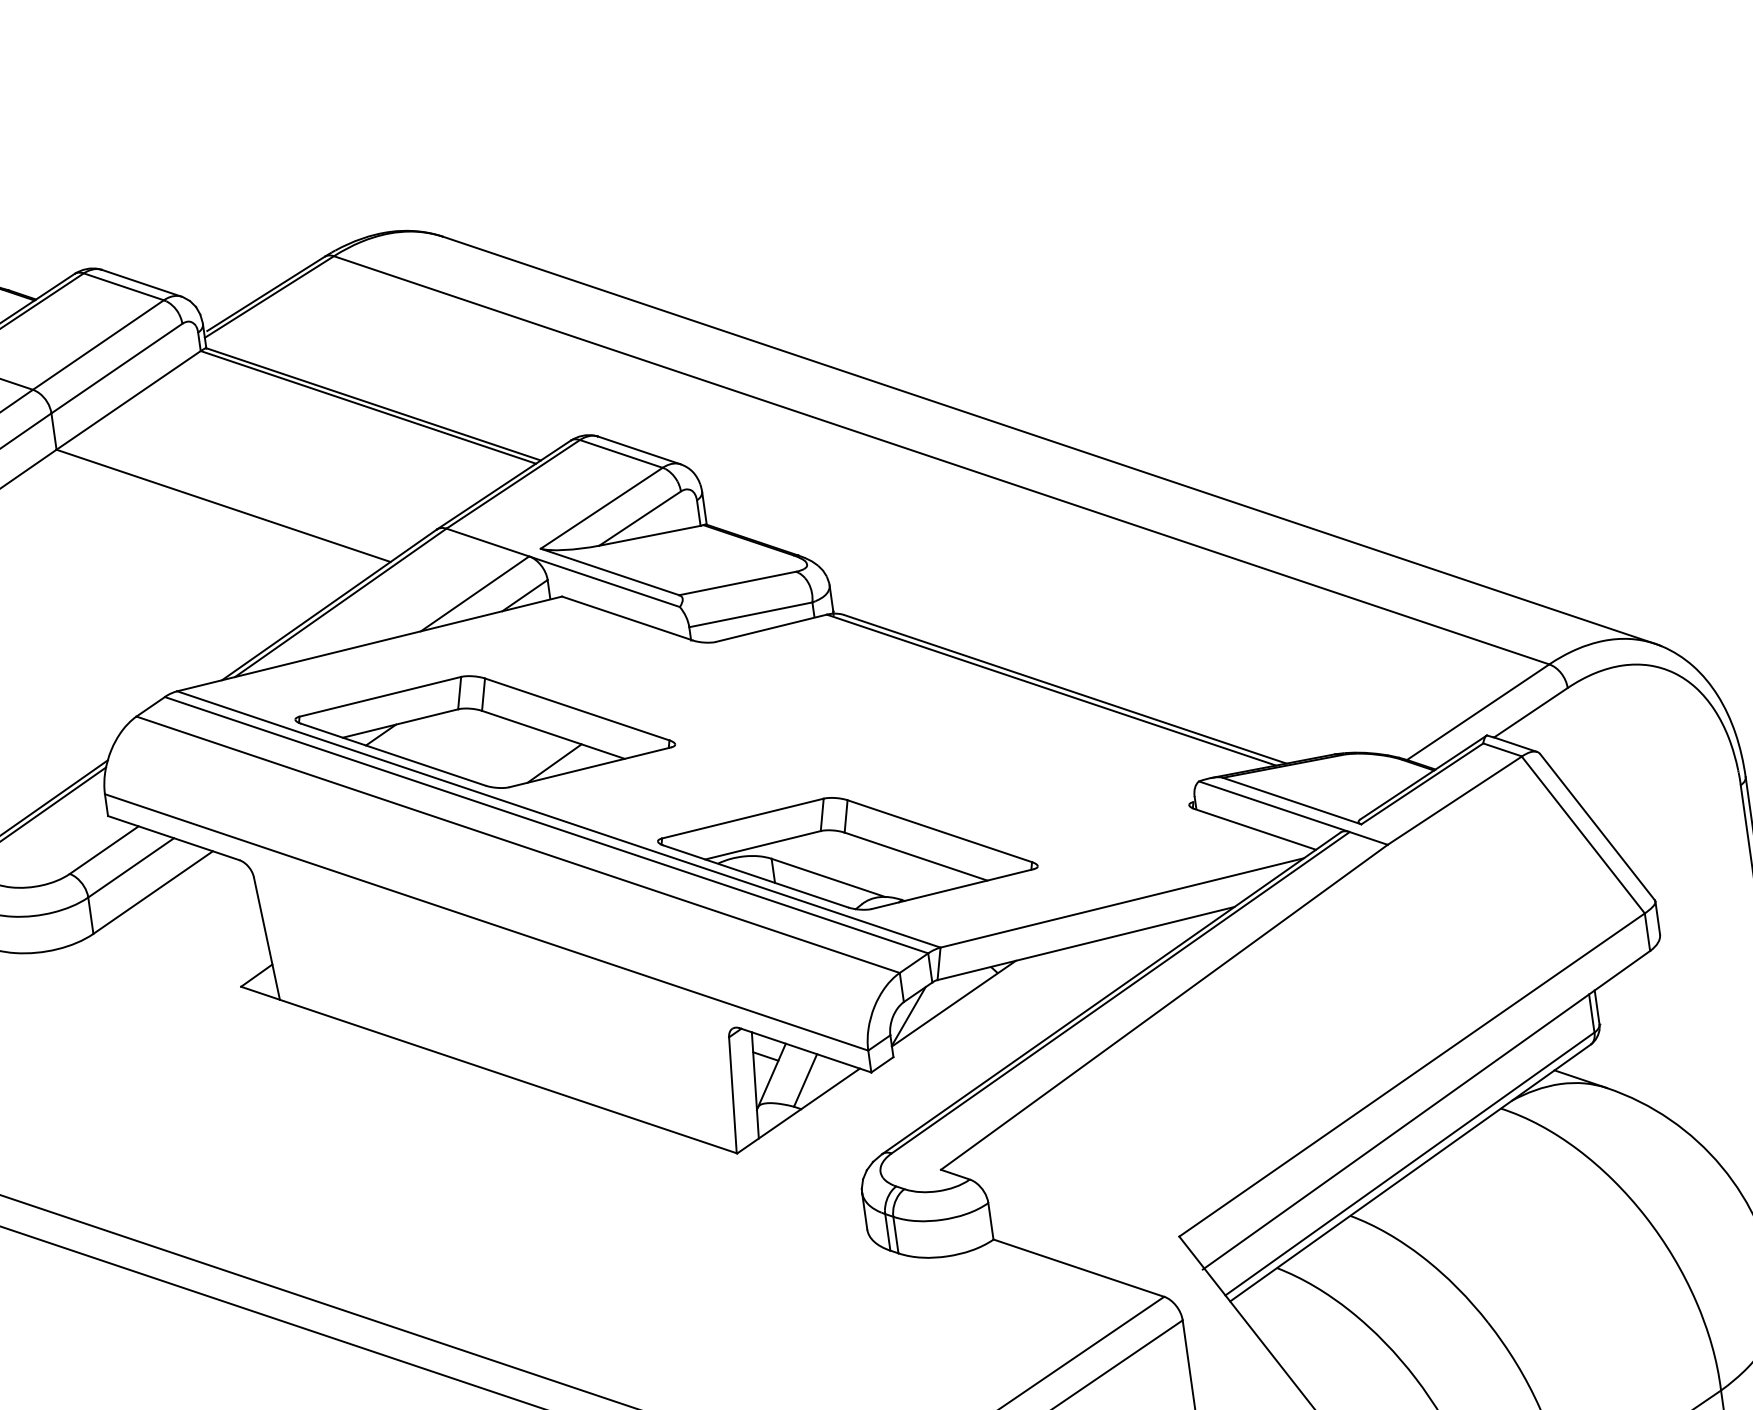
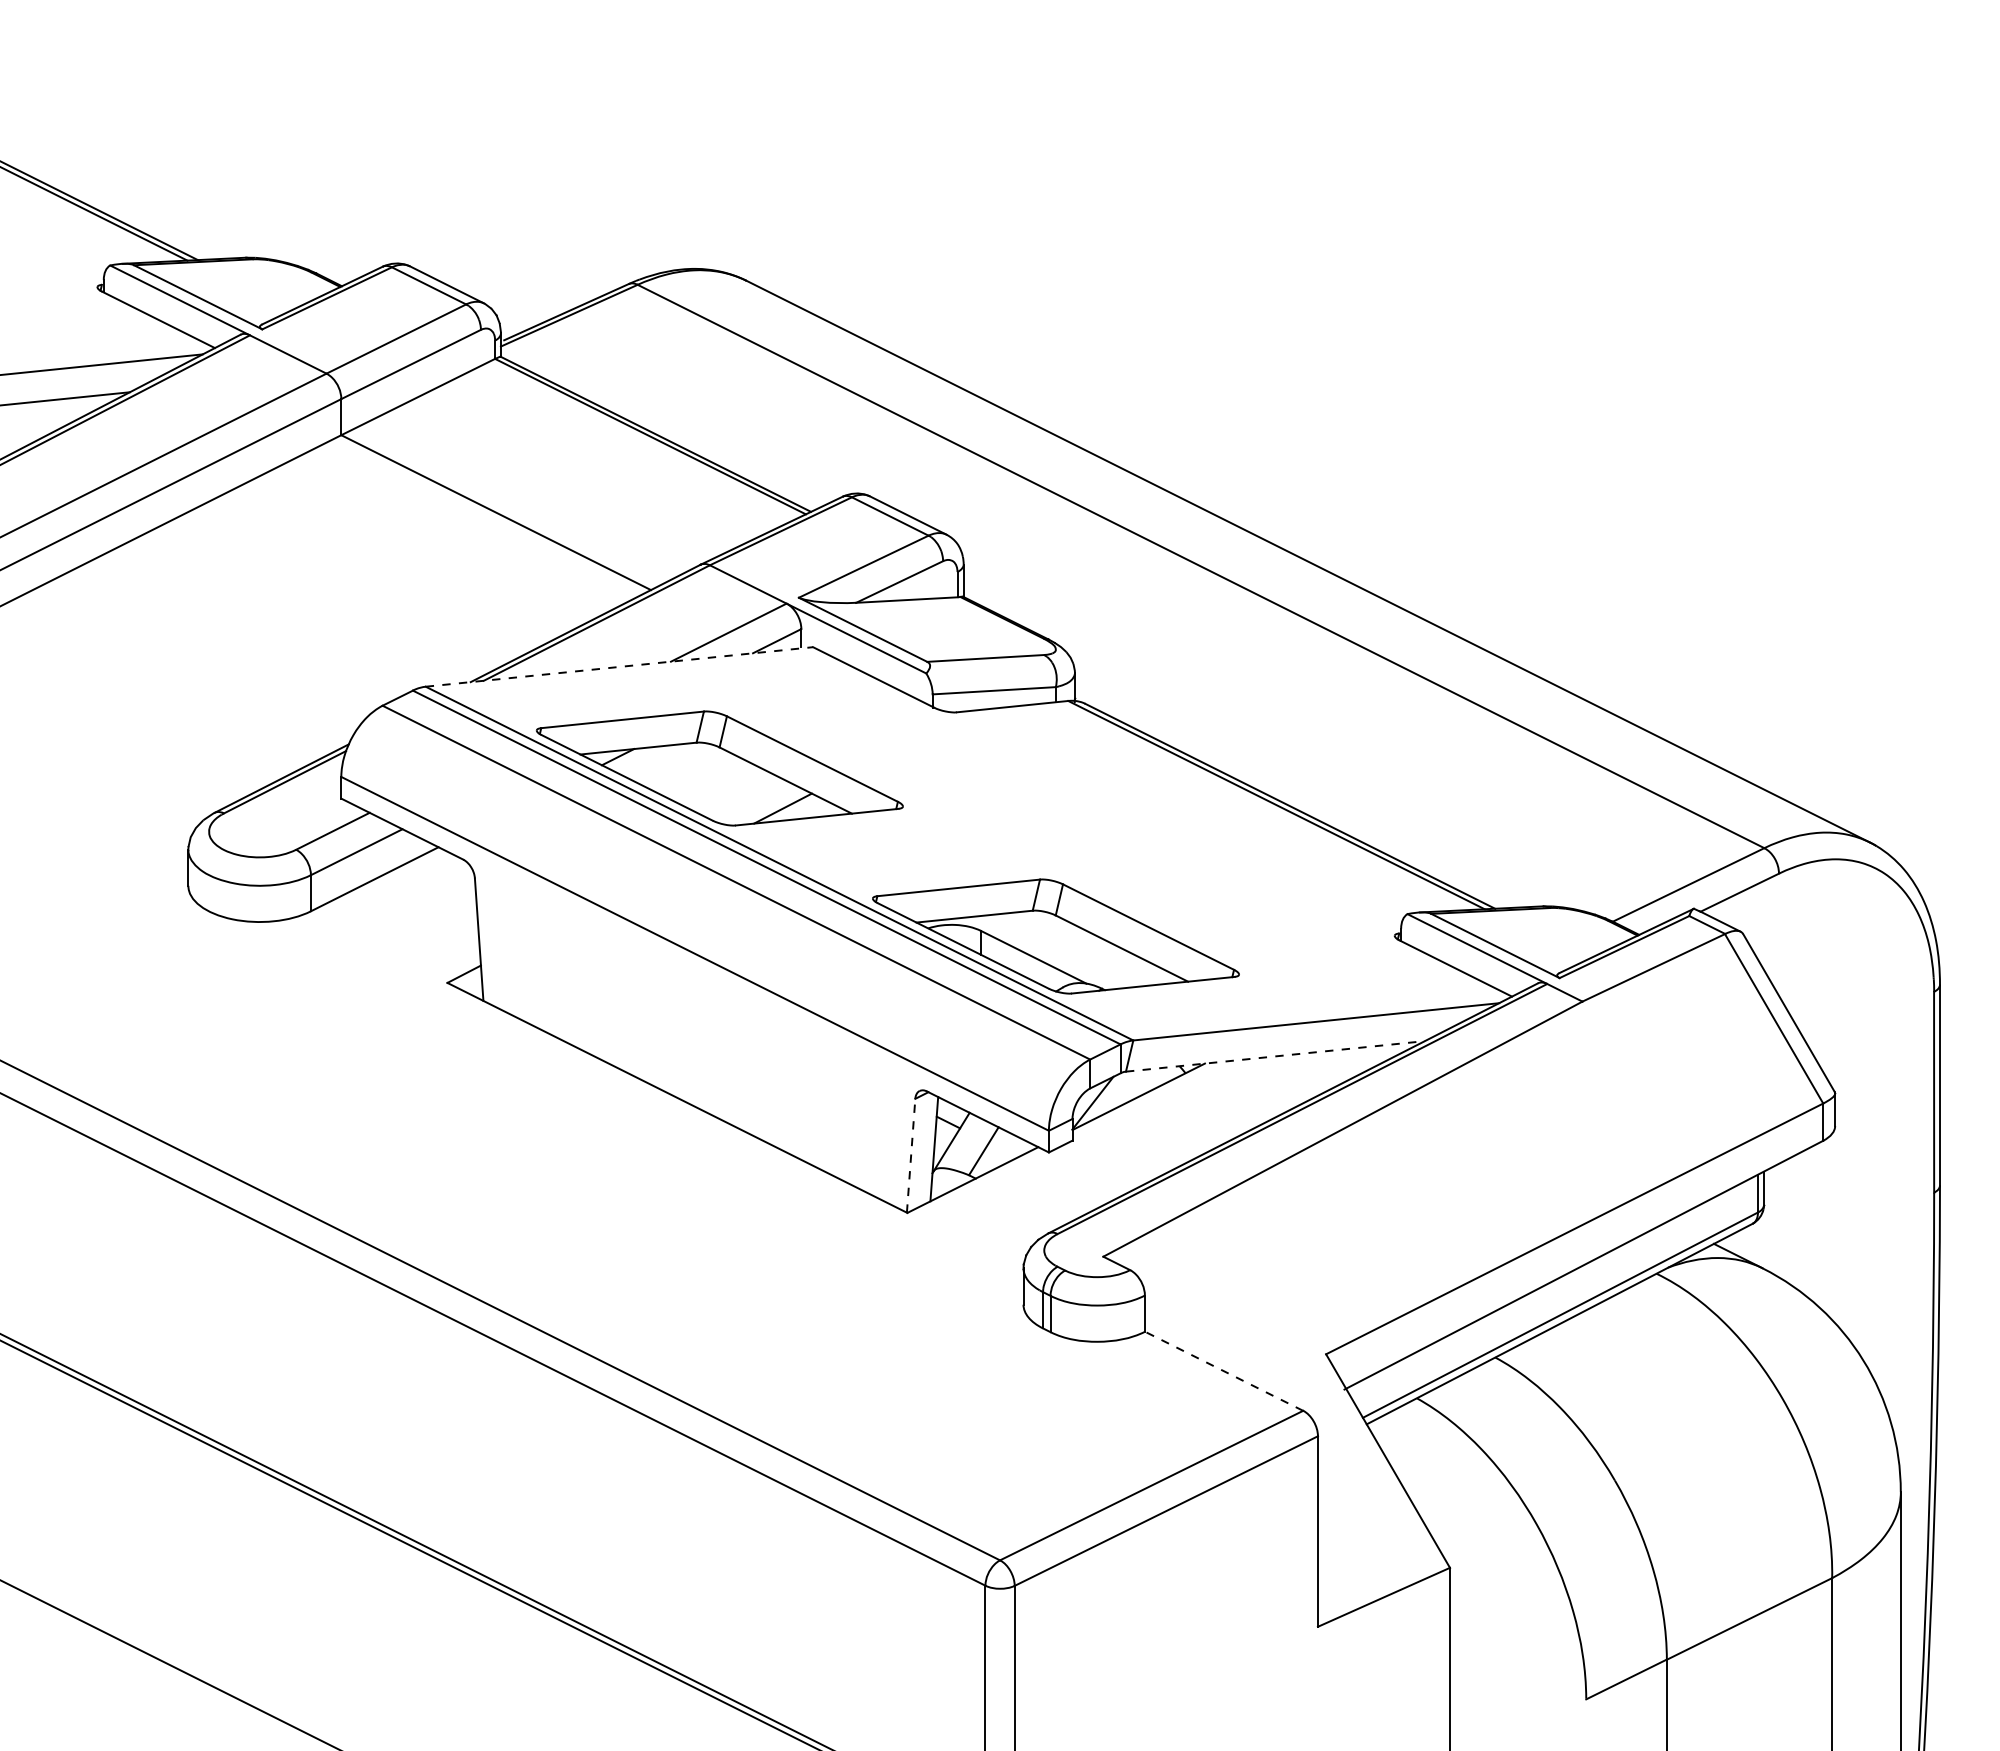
line: (369, 643) -> (619, 666), solid -> dashed
line: (1086, 943) -> (1275, 1056), solid -> dashed
line: (733, 1094) -> (911, 1155), solid -> dashed
line: (1078, 1268) -> (1223, 1371), solid -> dashed

